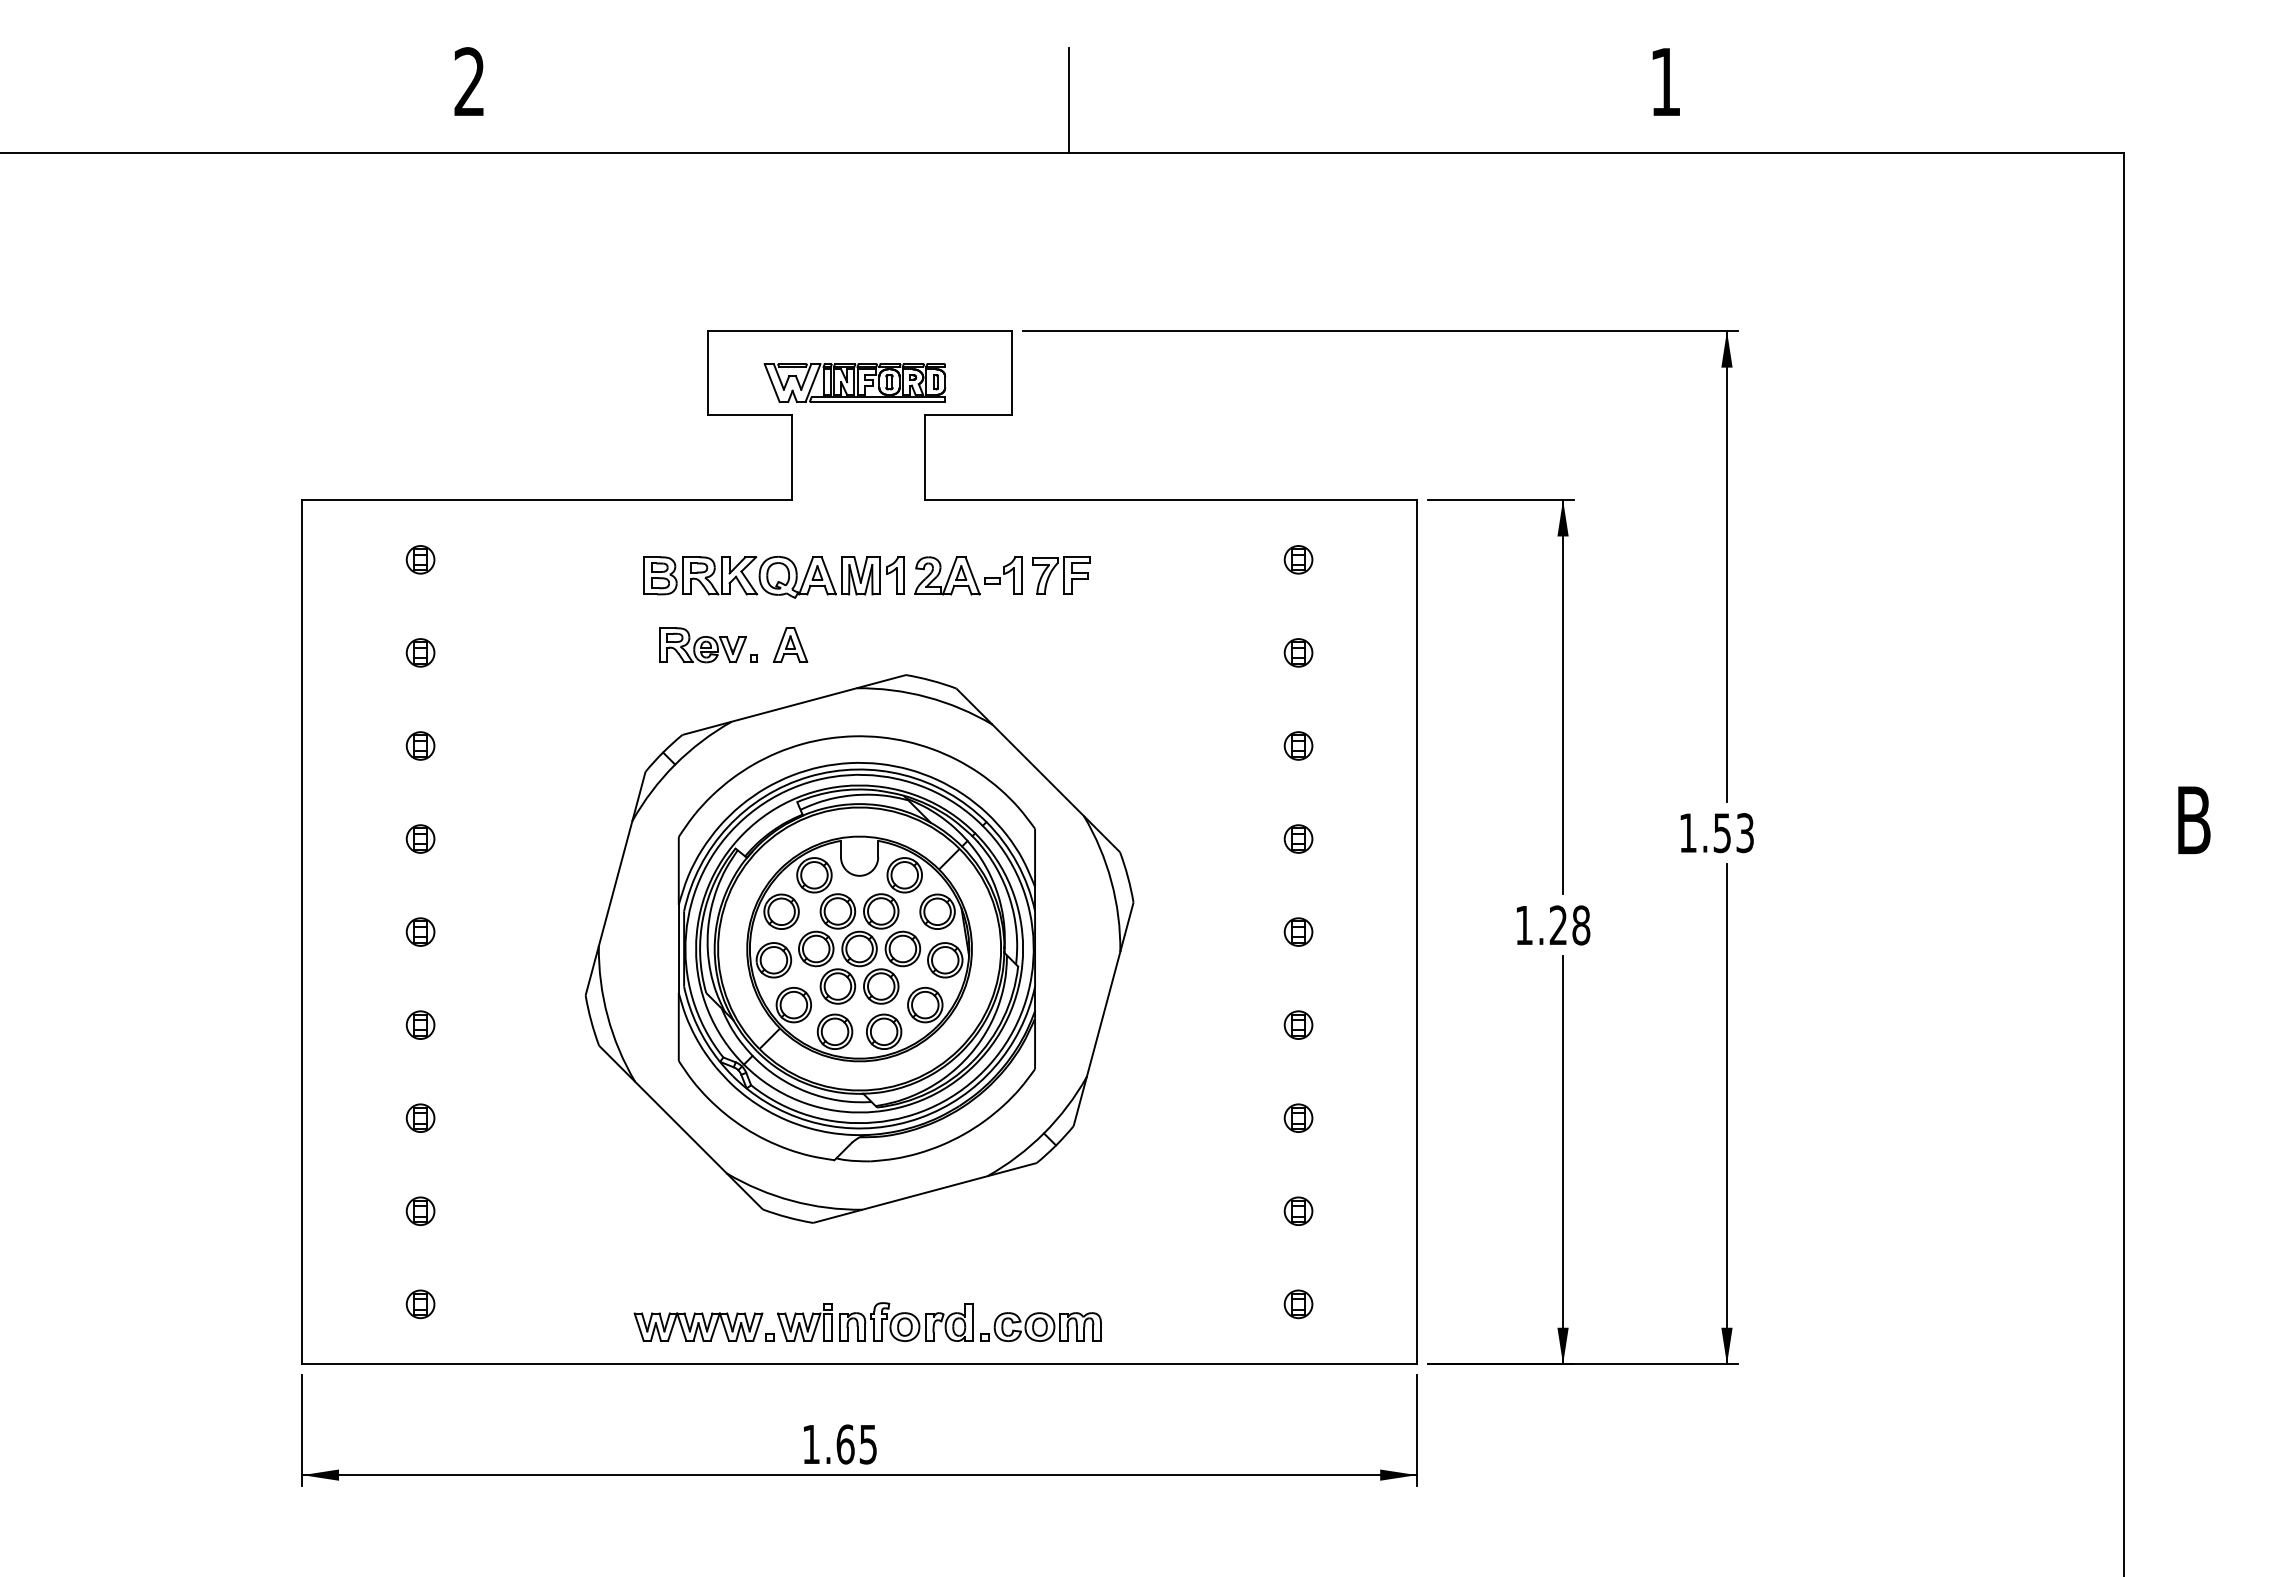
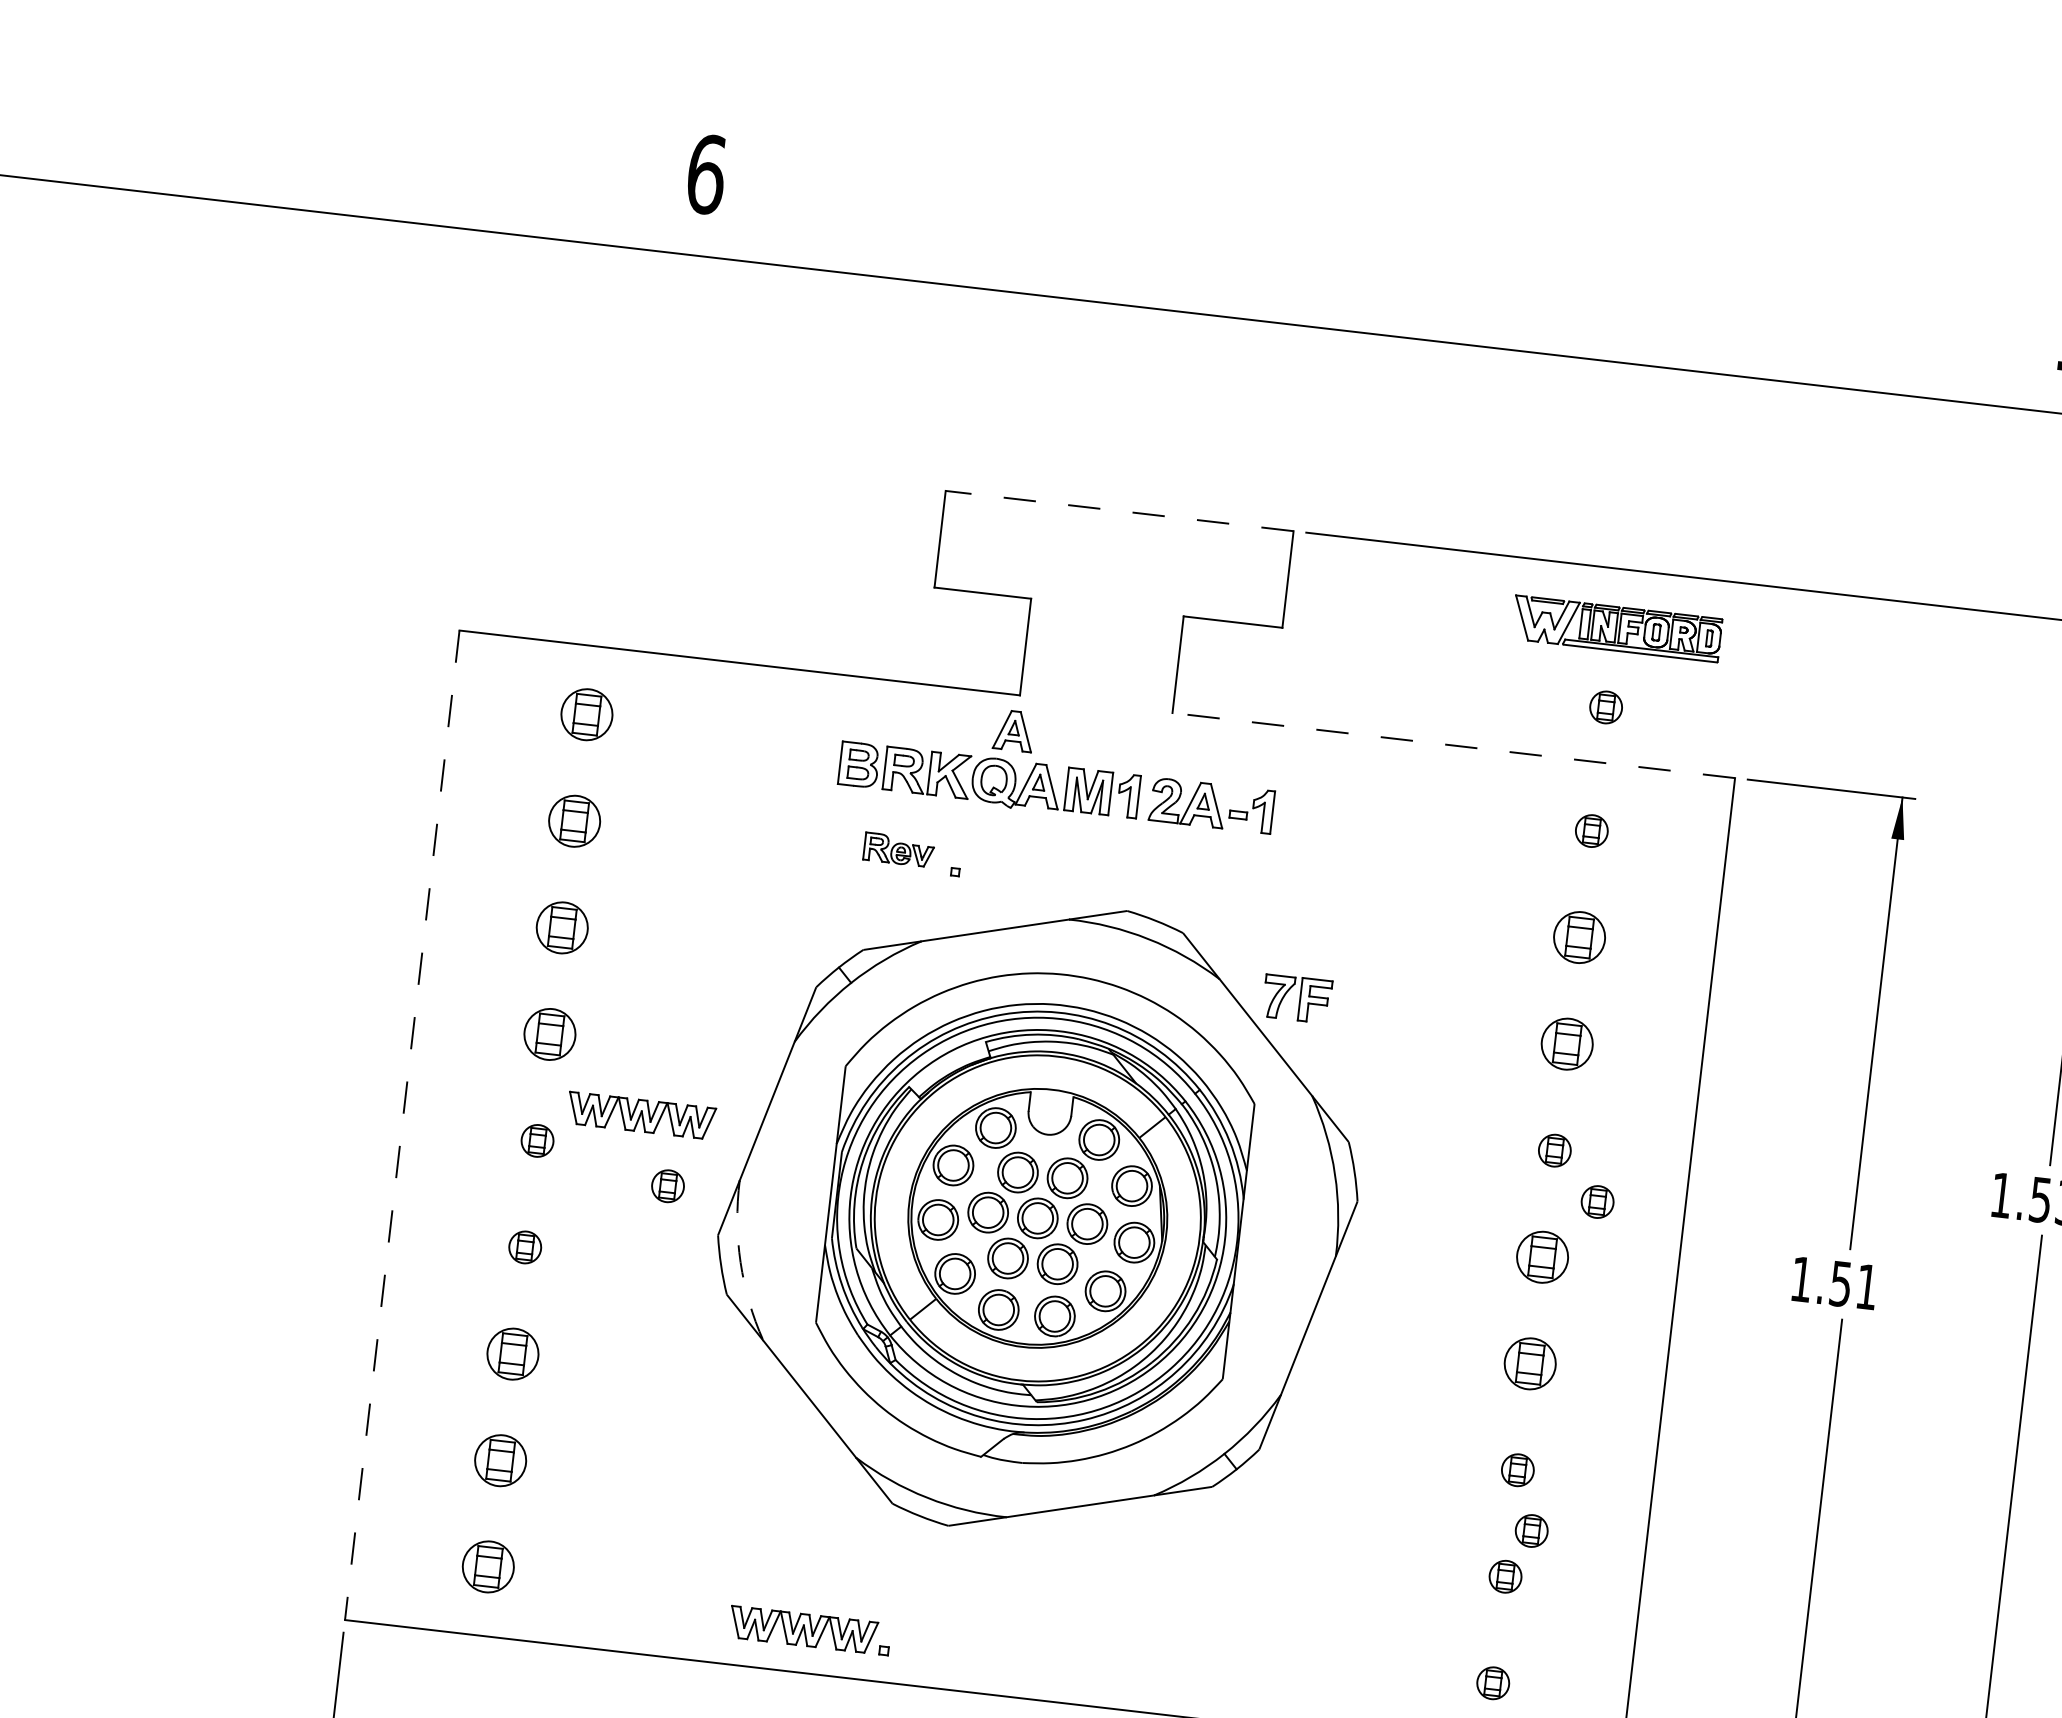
text: (469, 82) -> (706, 174), 2 -> 6
line: (1068, 100) -> (1389, 274), removed
line: (859, 331) -> (1119, 511), solid -> dashed
part: (854, 382) -> (1616, 628), moved
part: (1298, 451) -> (1606, 707), added
line: (1171, 499) -> (1454, 745), solid -> dashed
part: (420, 559) -> (586, 714), size x1.6
part: (1061, 575) -> (1297, 998), moved
part: (790, 644) -> (1014, 730), moved
part: (702, 645) -> (898, 850), size x0.7
part: (420, 652) -> (574, 820), size x1.6
part: (1298, 652) -> (1579, 937), size x1.6
part: (420, 745) -> (562, 927), size x1.6
part: (1298, 745) -> (1567, 1043), size x1.6
part: (420, 838) -> (549, 1033), size x1.6
part: (1340, 878) -> (1597, 1201), added
part: (507, 899) -> (641, 1115), added
text: (1569, 925) -> (1853, 1285), 1.28 -> 1.51
part: (1298, 931) -> (1542, 1256), size x1.6
line: (302, 932) -> (402, 1125), solid -> dashed
part: (537, 957) -> (667, 1185), added
arc: (607, 1016) -> (740, 1262), solid -> dashed
part: (1298, 1024) -> (1530, 1362), size x1.6
part: (420, 1117) -> (512, 1353), size x1.6
part: (1316, 1168) -> (1531, 1530), added
part: (420, 1210) -> (500, 1459), size x1.6
part: (420, 1304) -> (488, 1567), size x1.6
part: (939, 1321) -> (1079, 1655), removed

